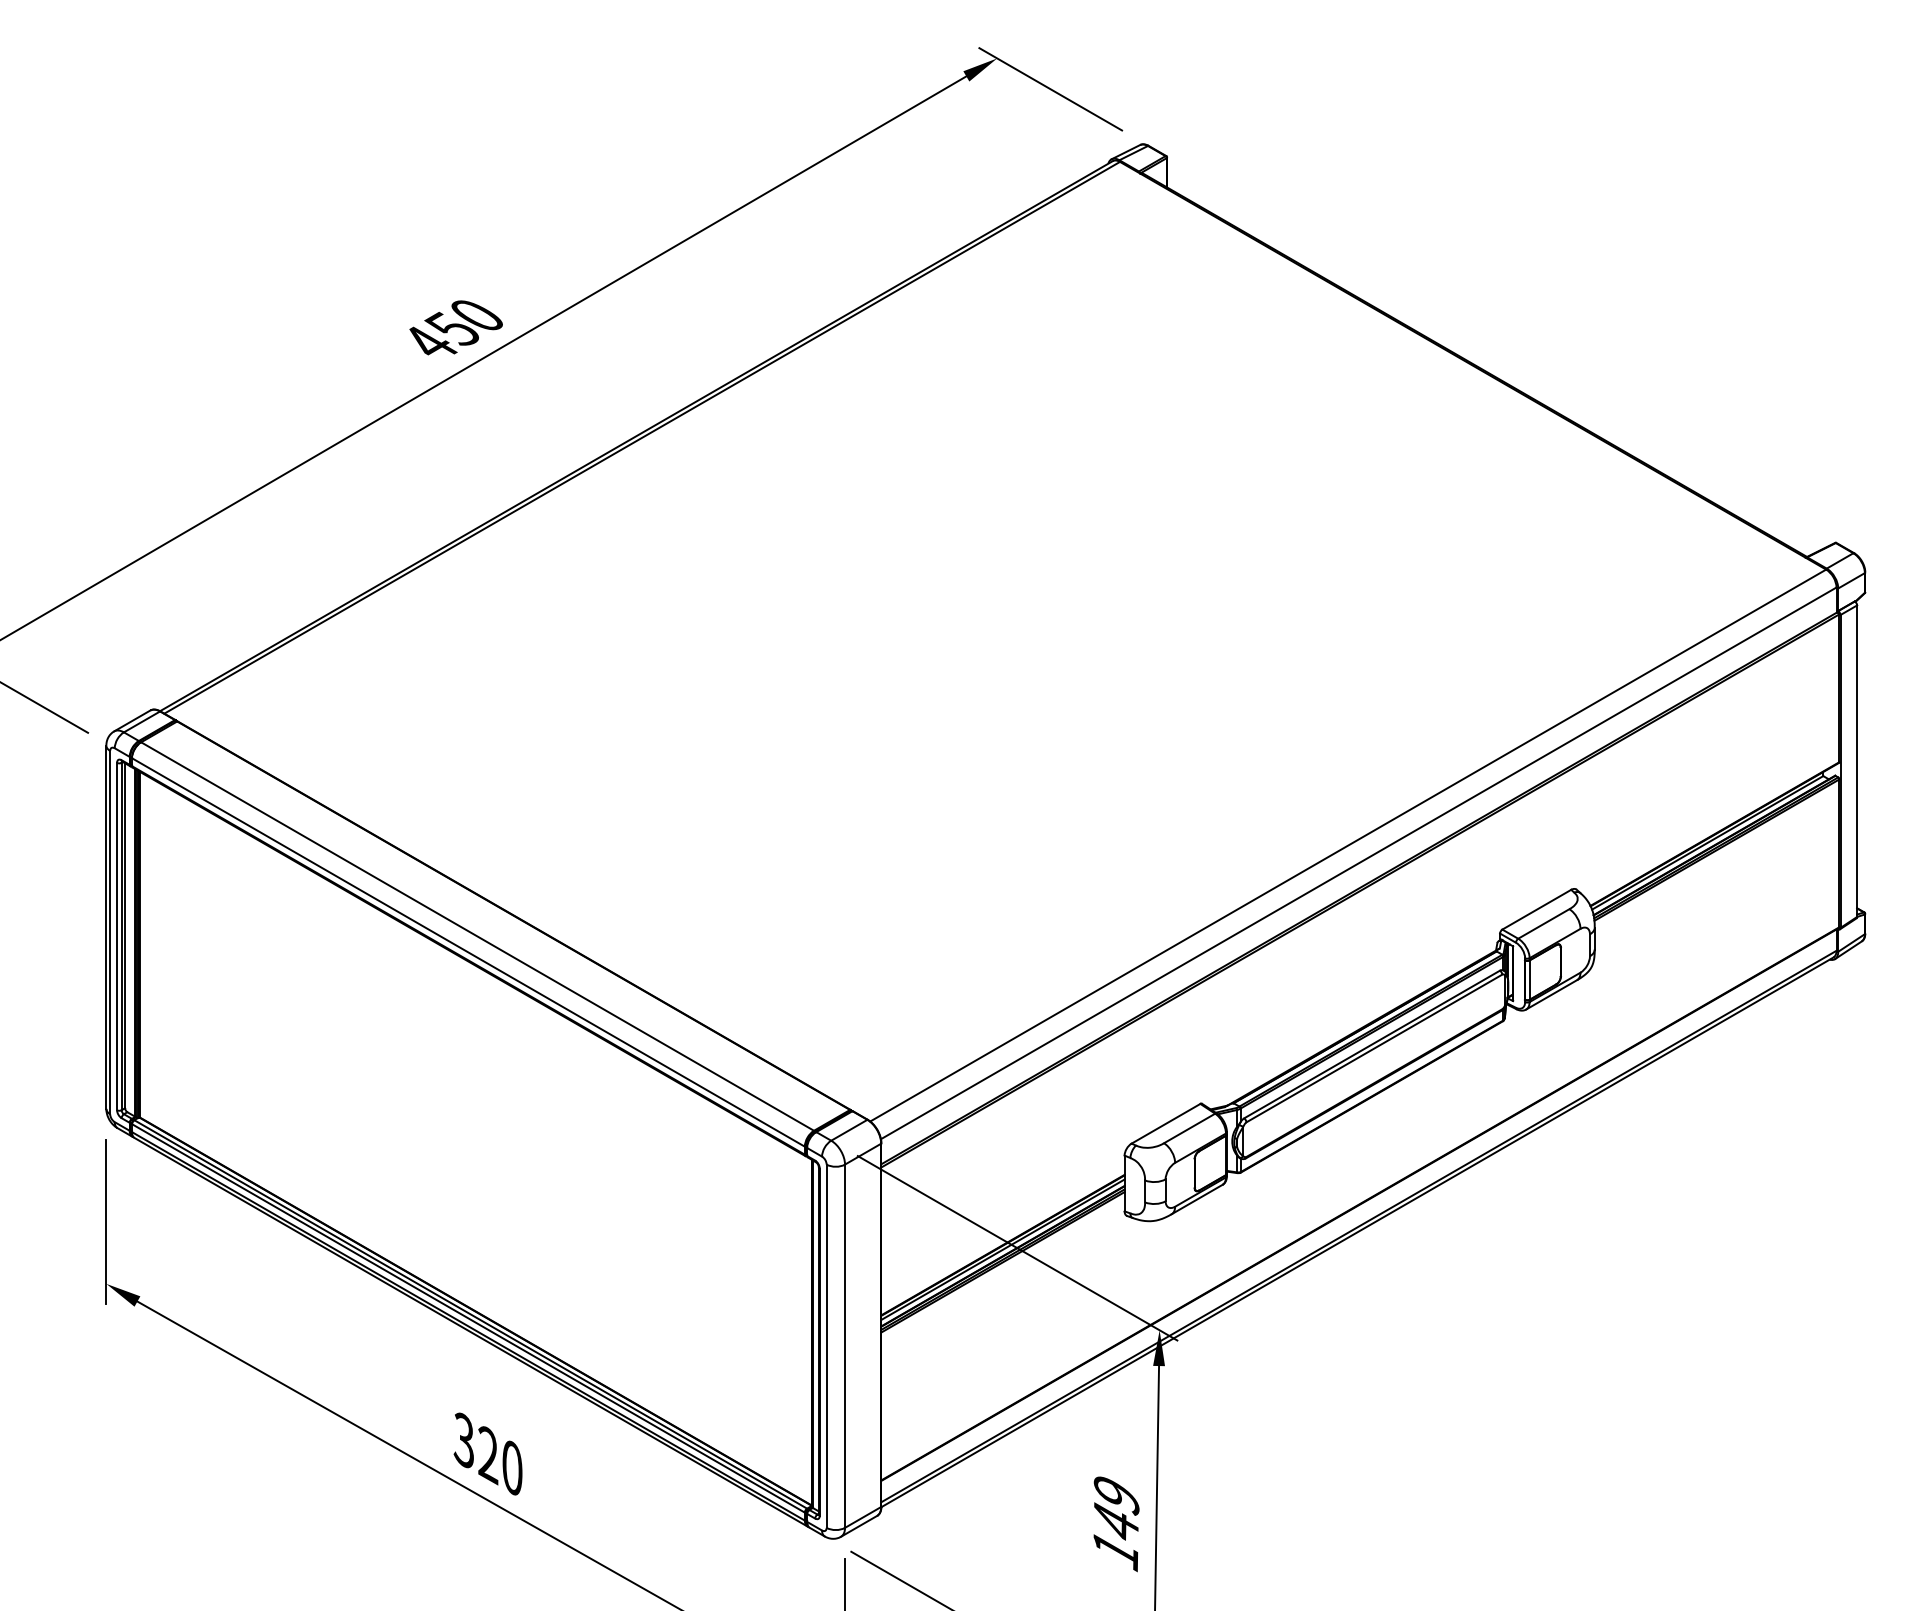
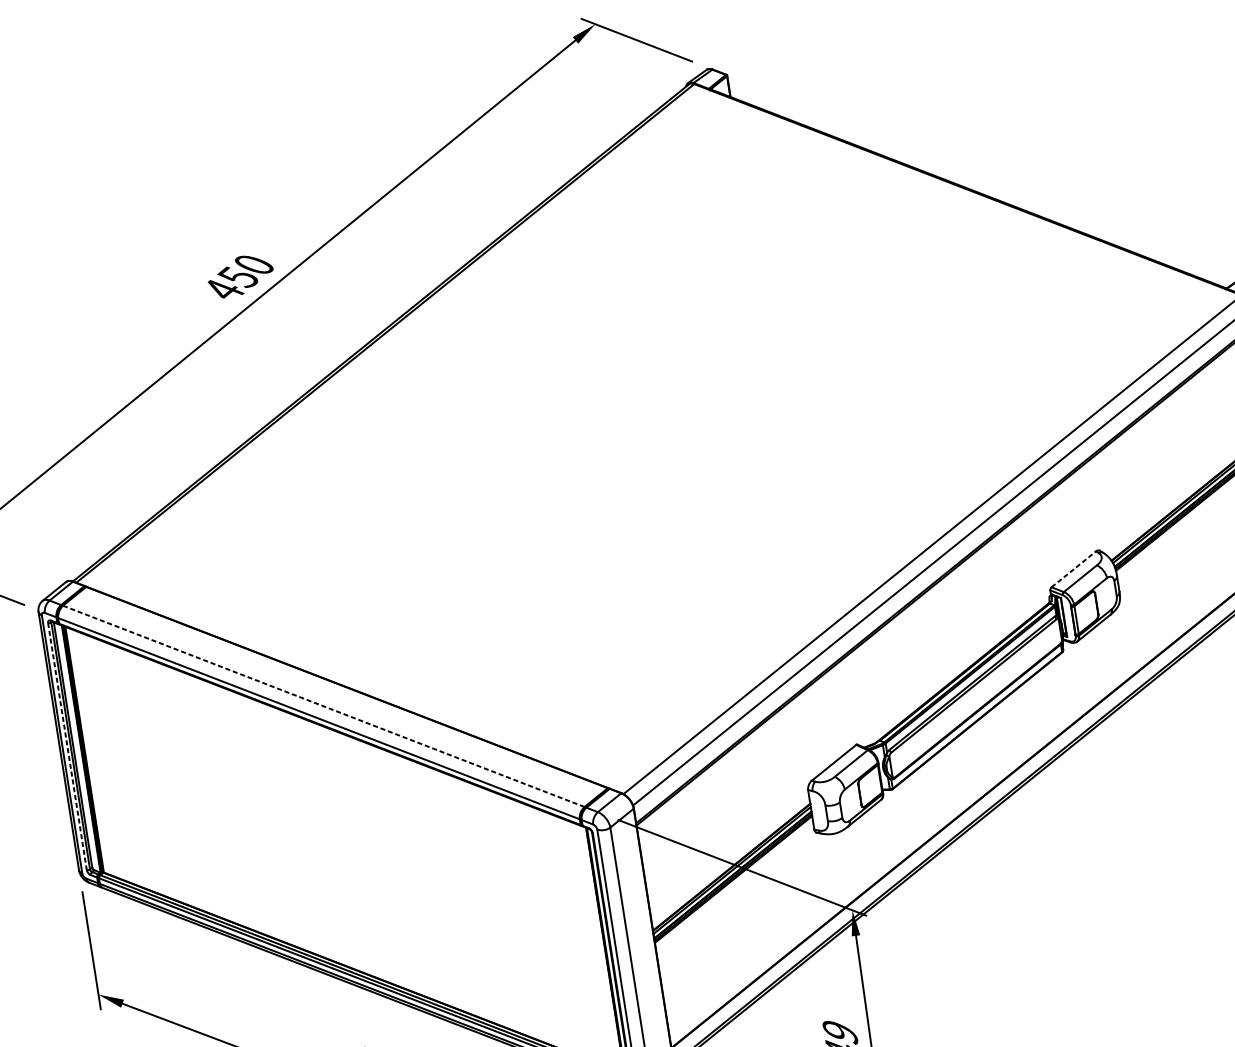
line: (1536, 909) -> (1073, 569), solid -> dashed
line: (117, 936) -> (67, 746), solid -> dashed
line: (478, 936) -> (324, 706), solid -> dashed

